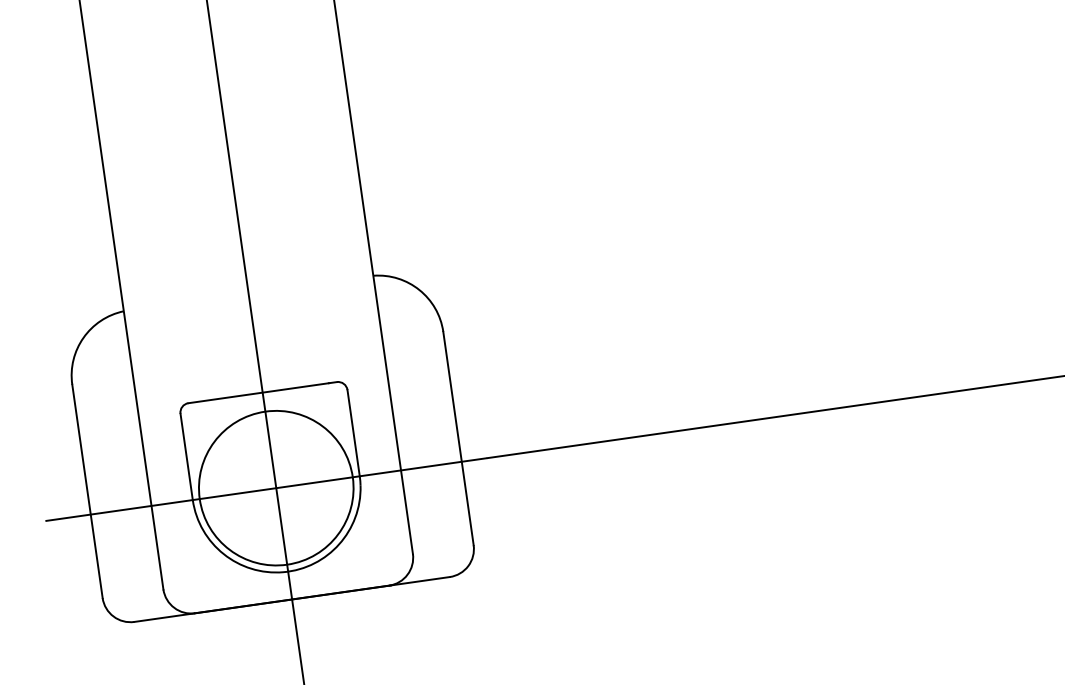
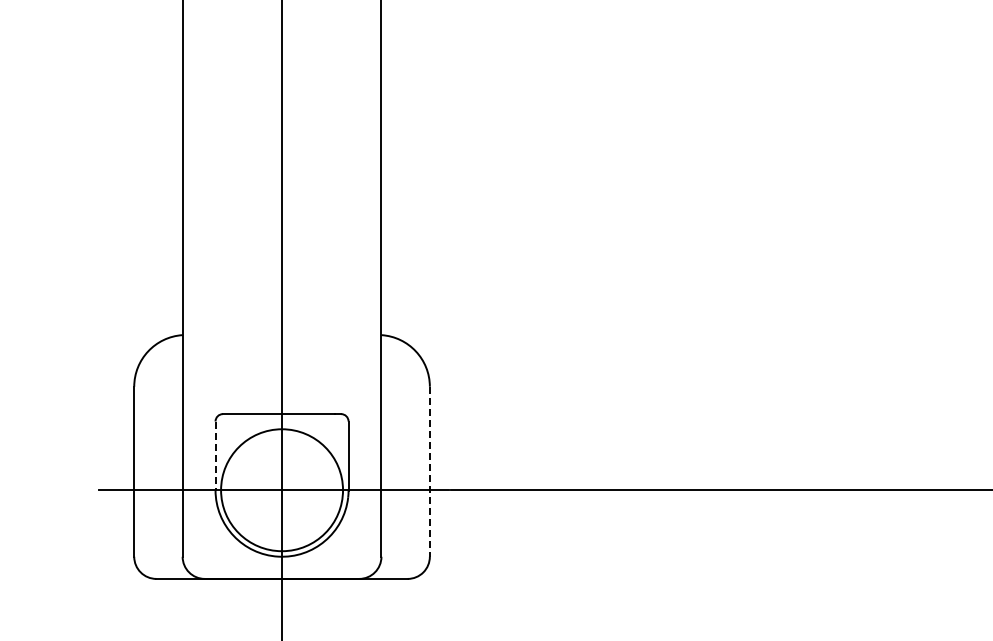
line: (457, 438) -> (429, 471), solid -> dashed
line: (186, 457) -> (215, 456), solid -> dashed

